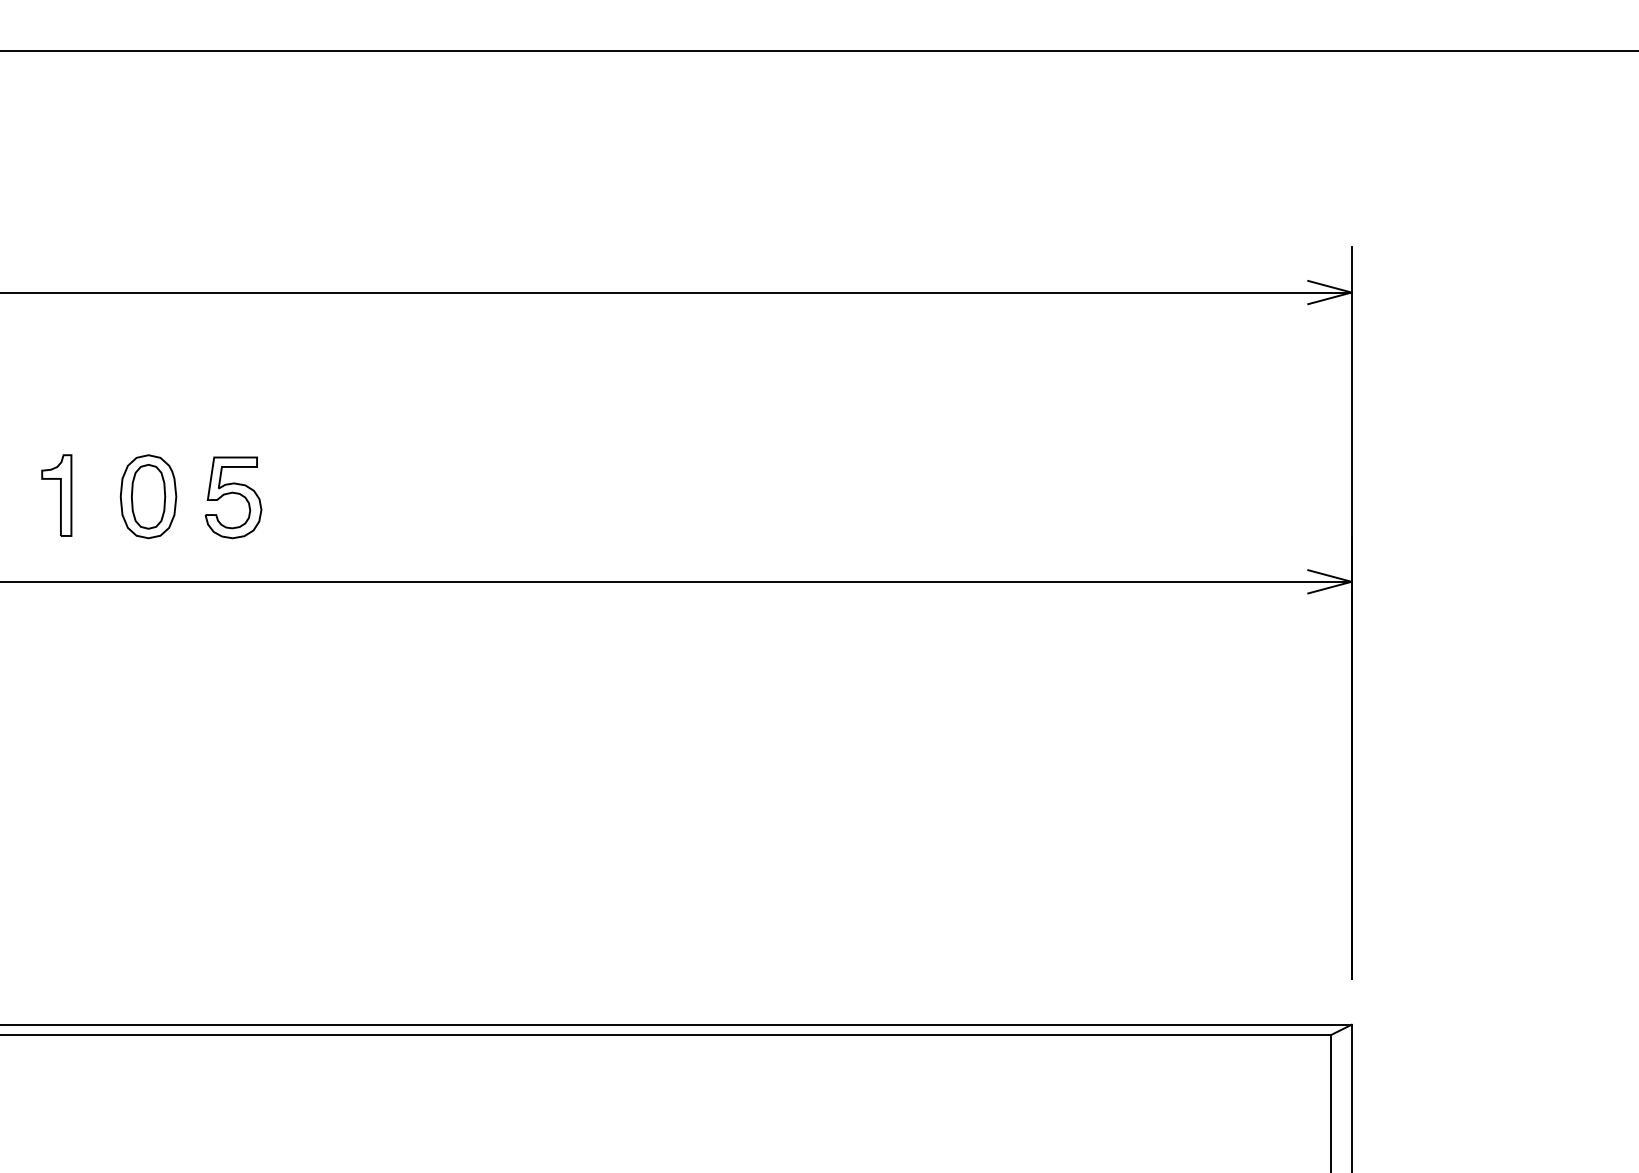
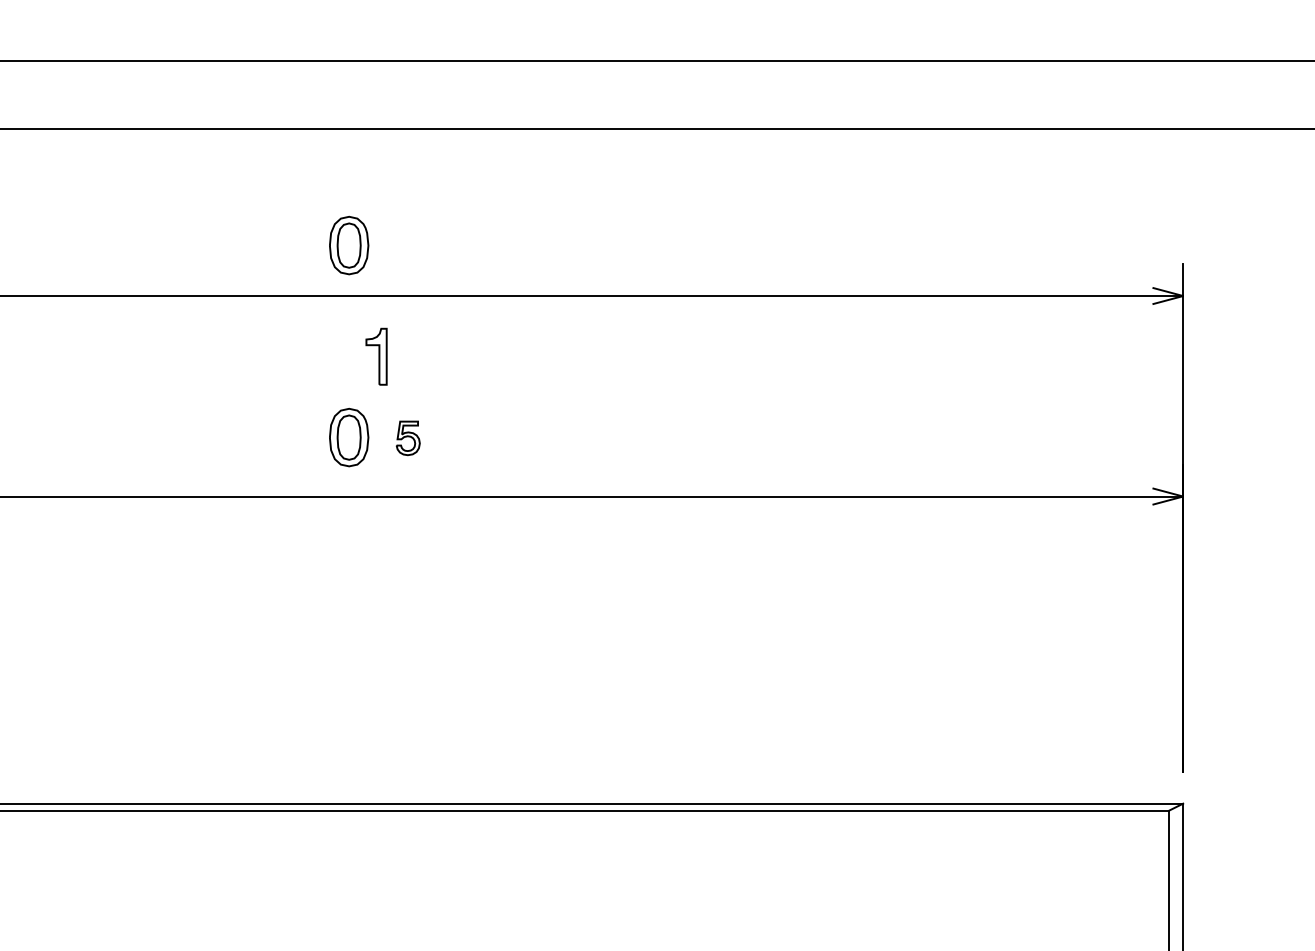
part: (149, 219) -> (349, 245), added
part: (56, 495) -> (376, 356), moved
part: (234, 498) -> (408, 438), size x0.6

